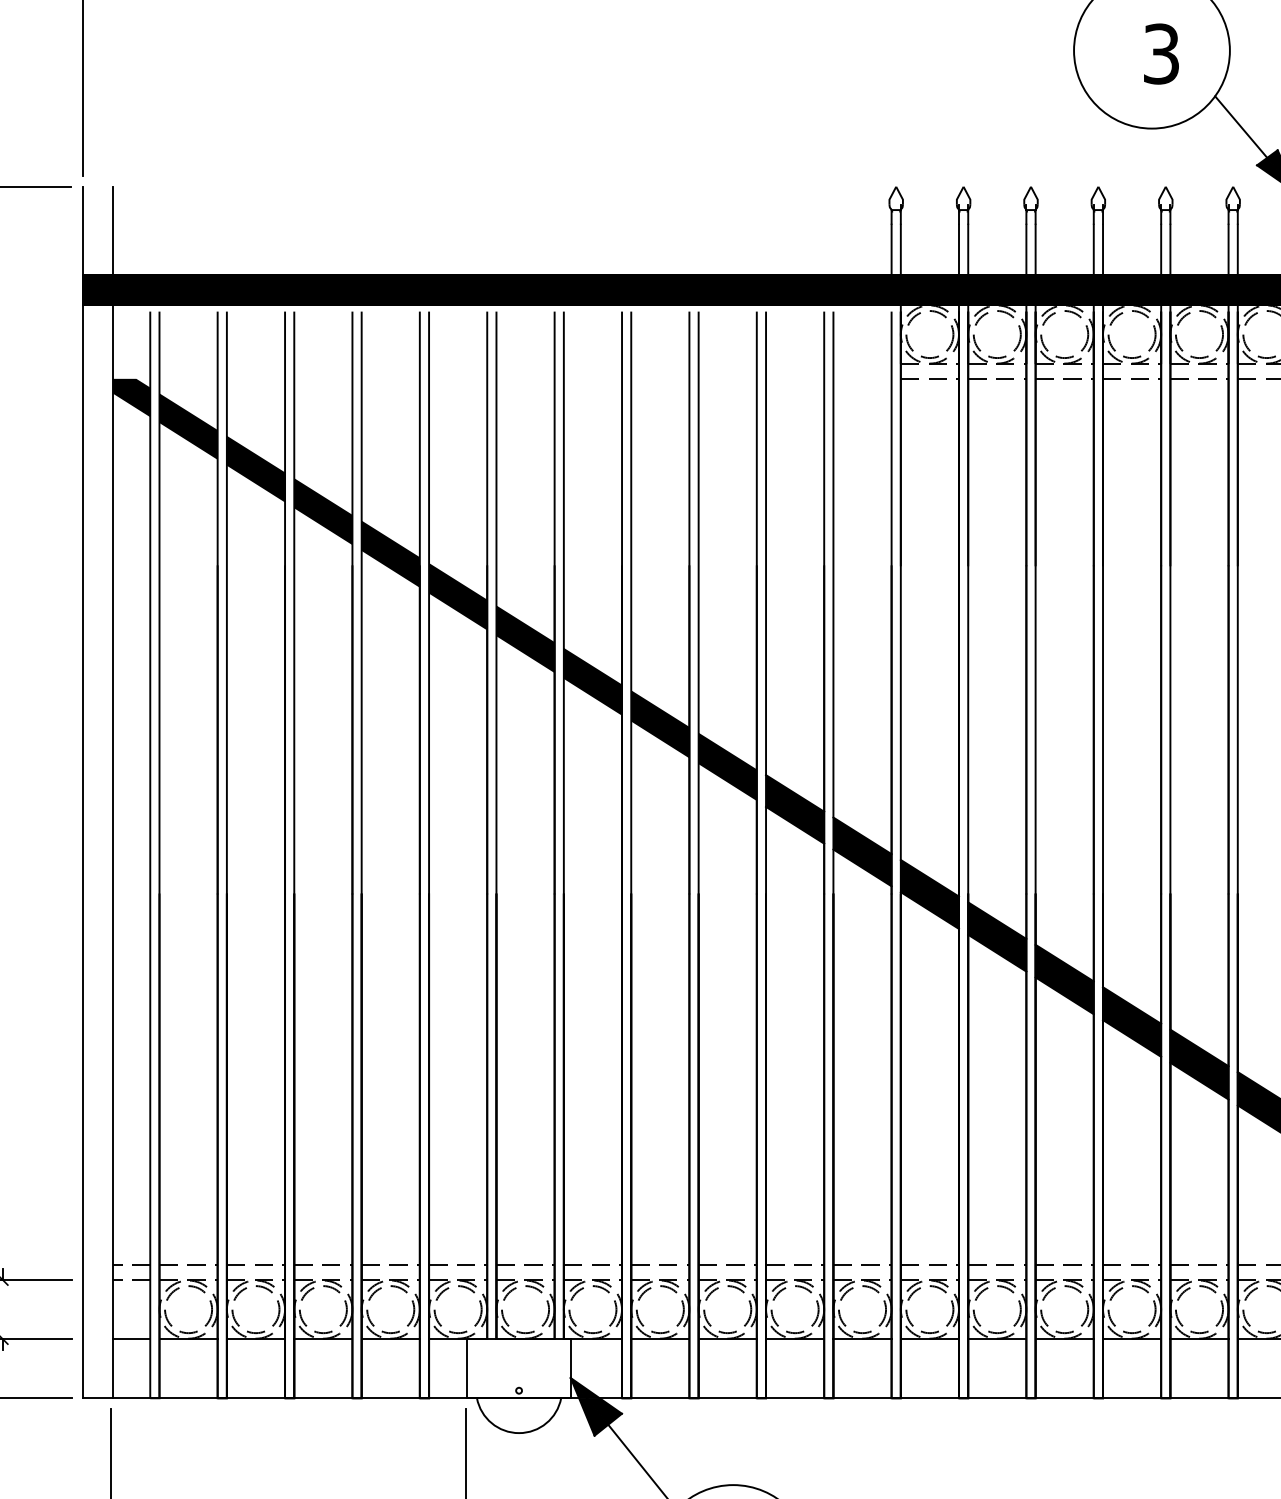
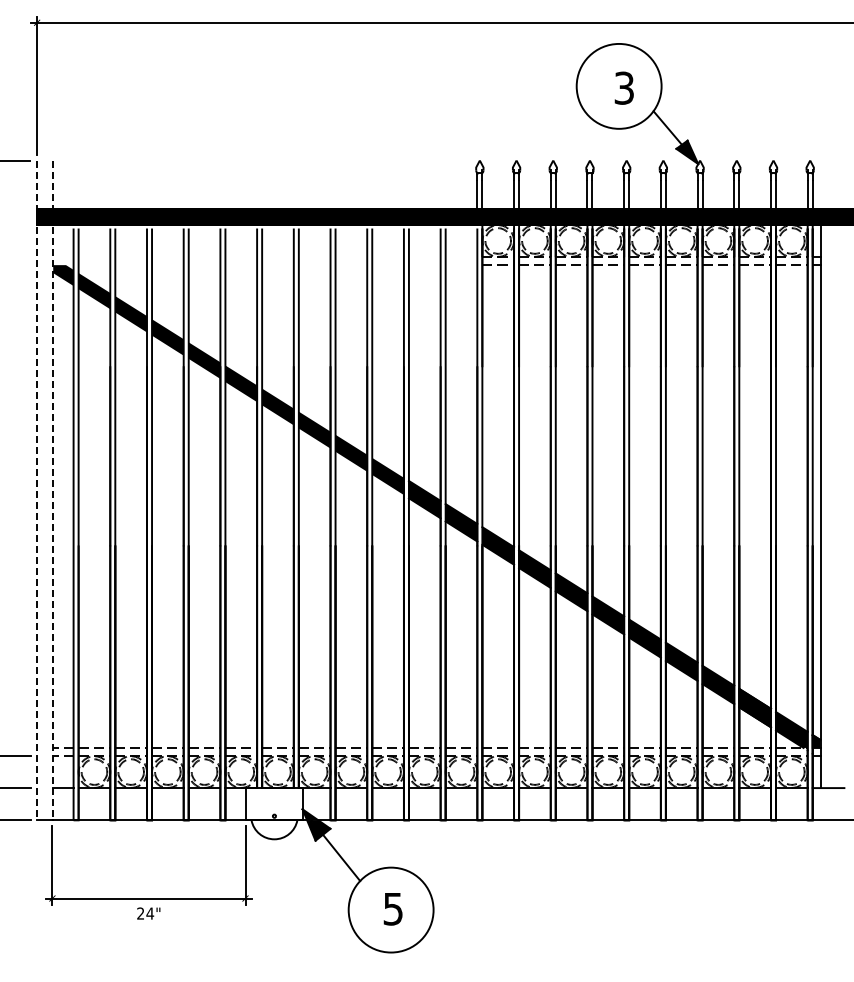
line: (83, 792) -> (37, 490), solid -> dashed
line: (113, 792) -> (53, 490), solid -> dashed

